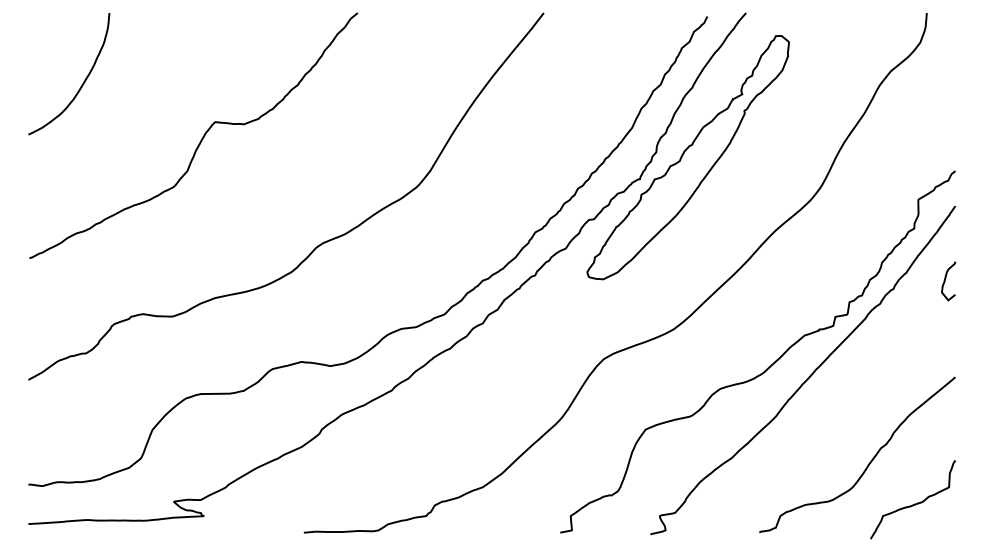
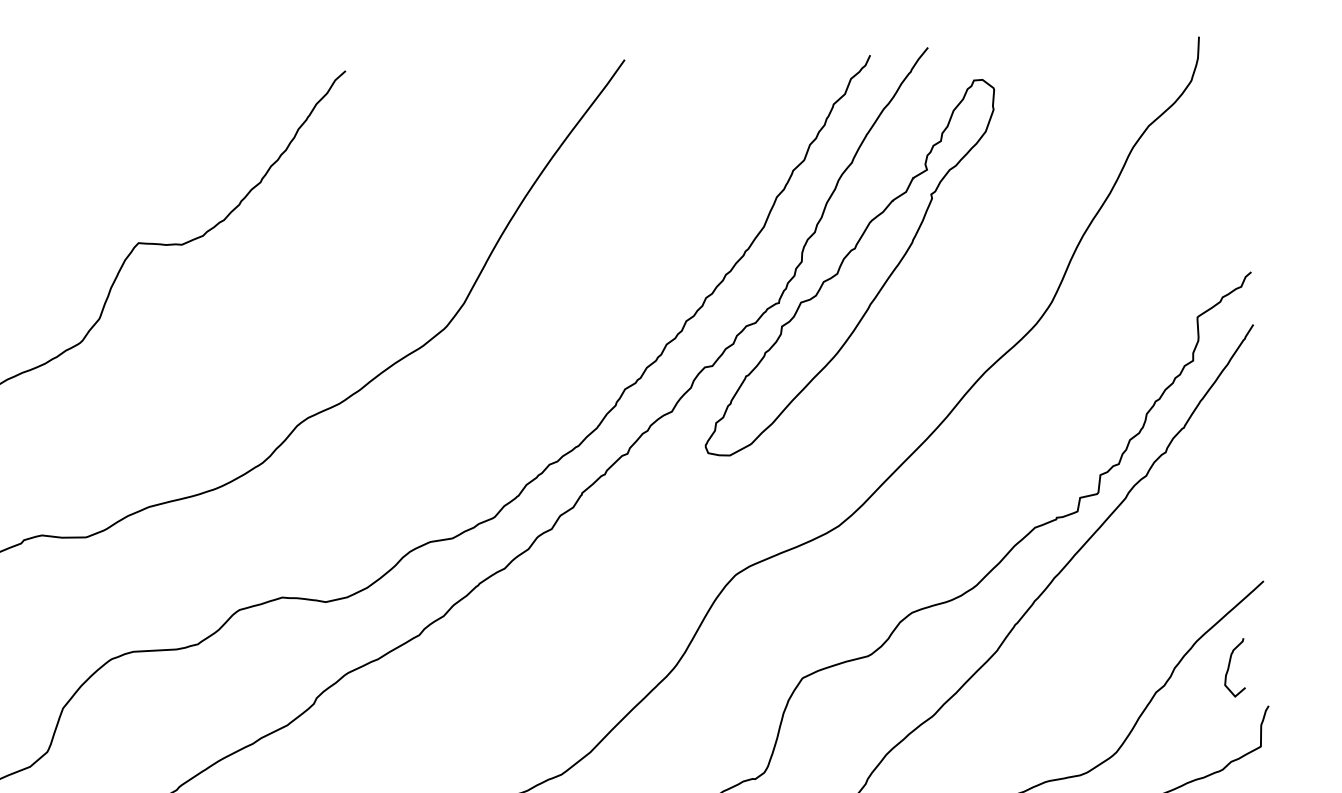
curve: (945, 281) -> (1229, 668), moved

